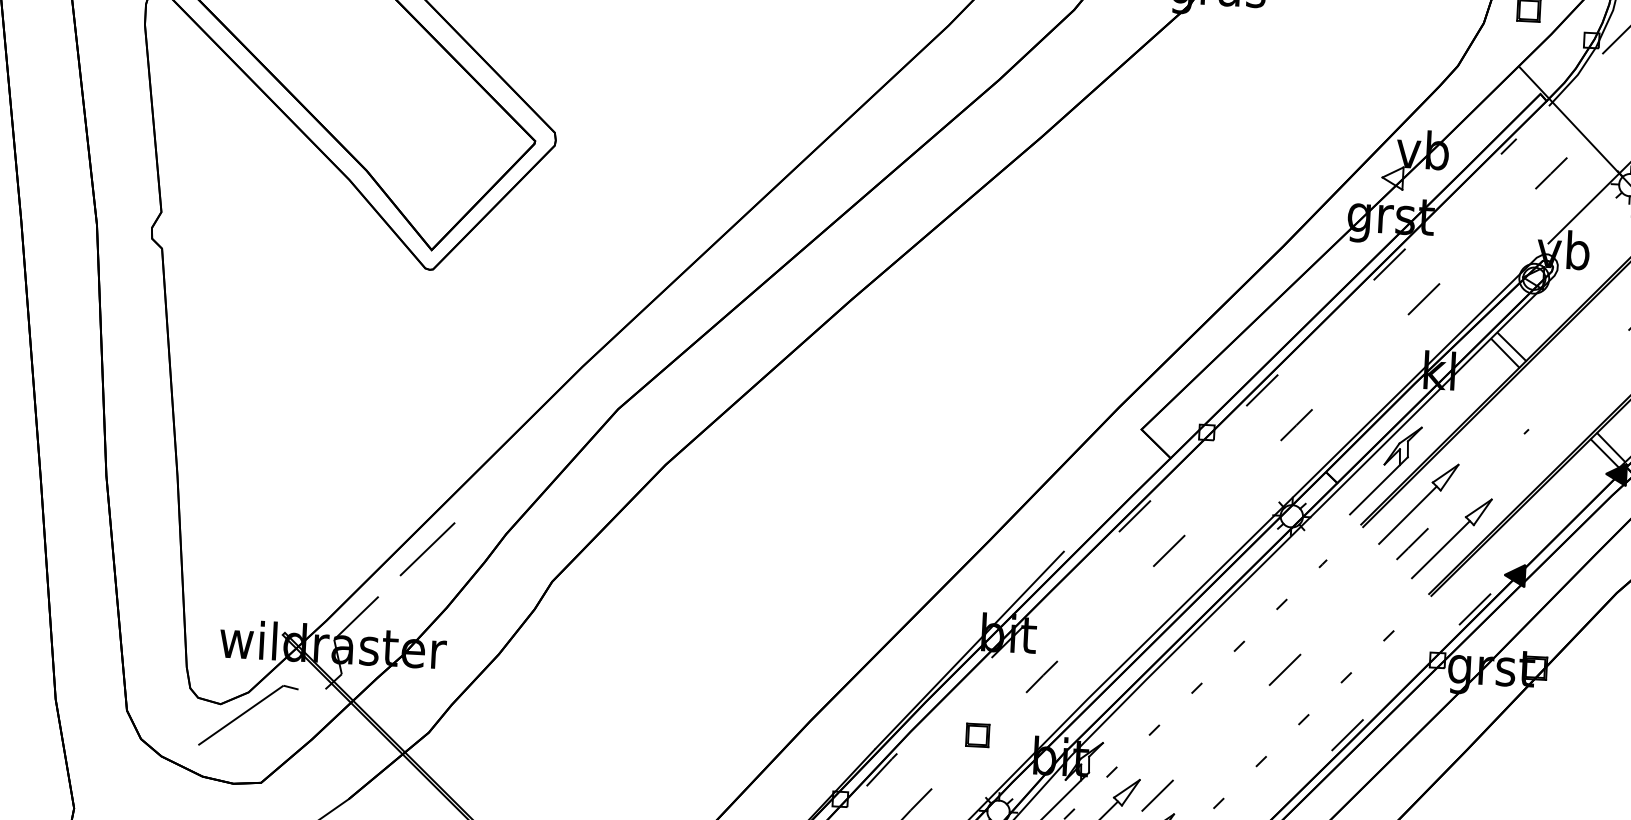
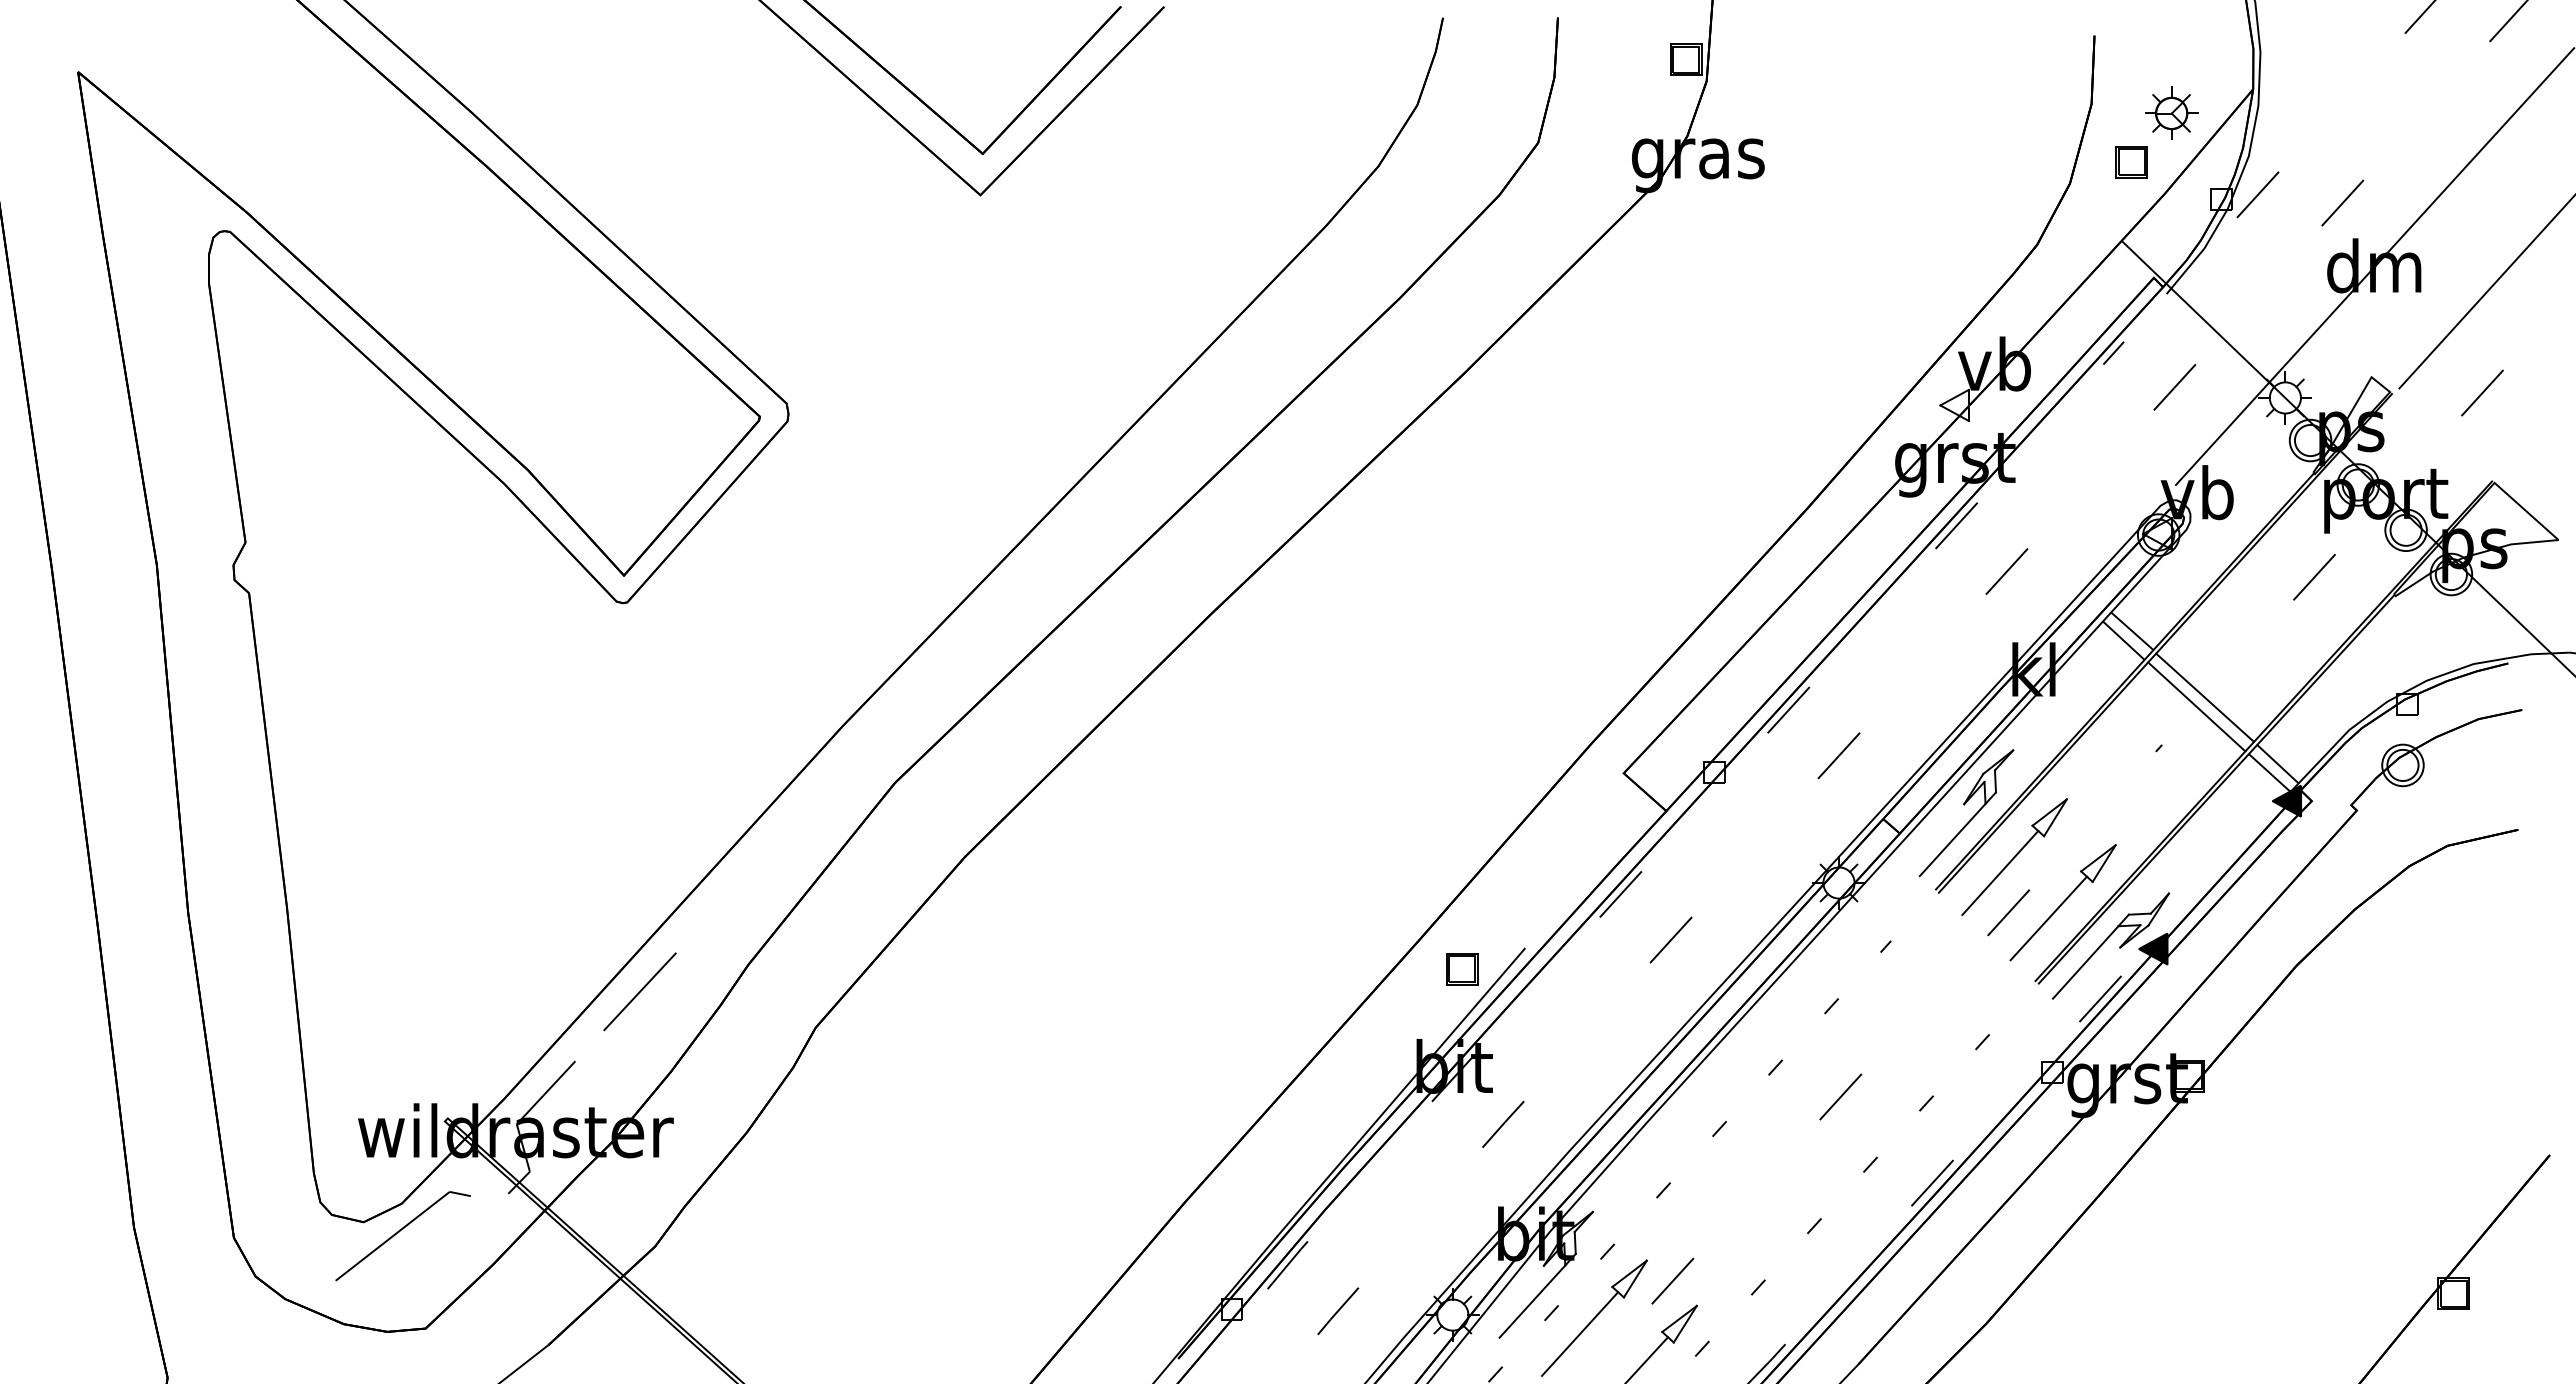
line: (1561, 396) -> (2204, 697), added
line: (1554, 403) -> (2196, 706), added
part: (1484, 571) -> (2110, 945), added
part: (977, 735) -> (1462, 969), moved

